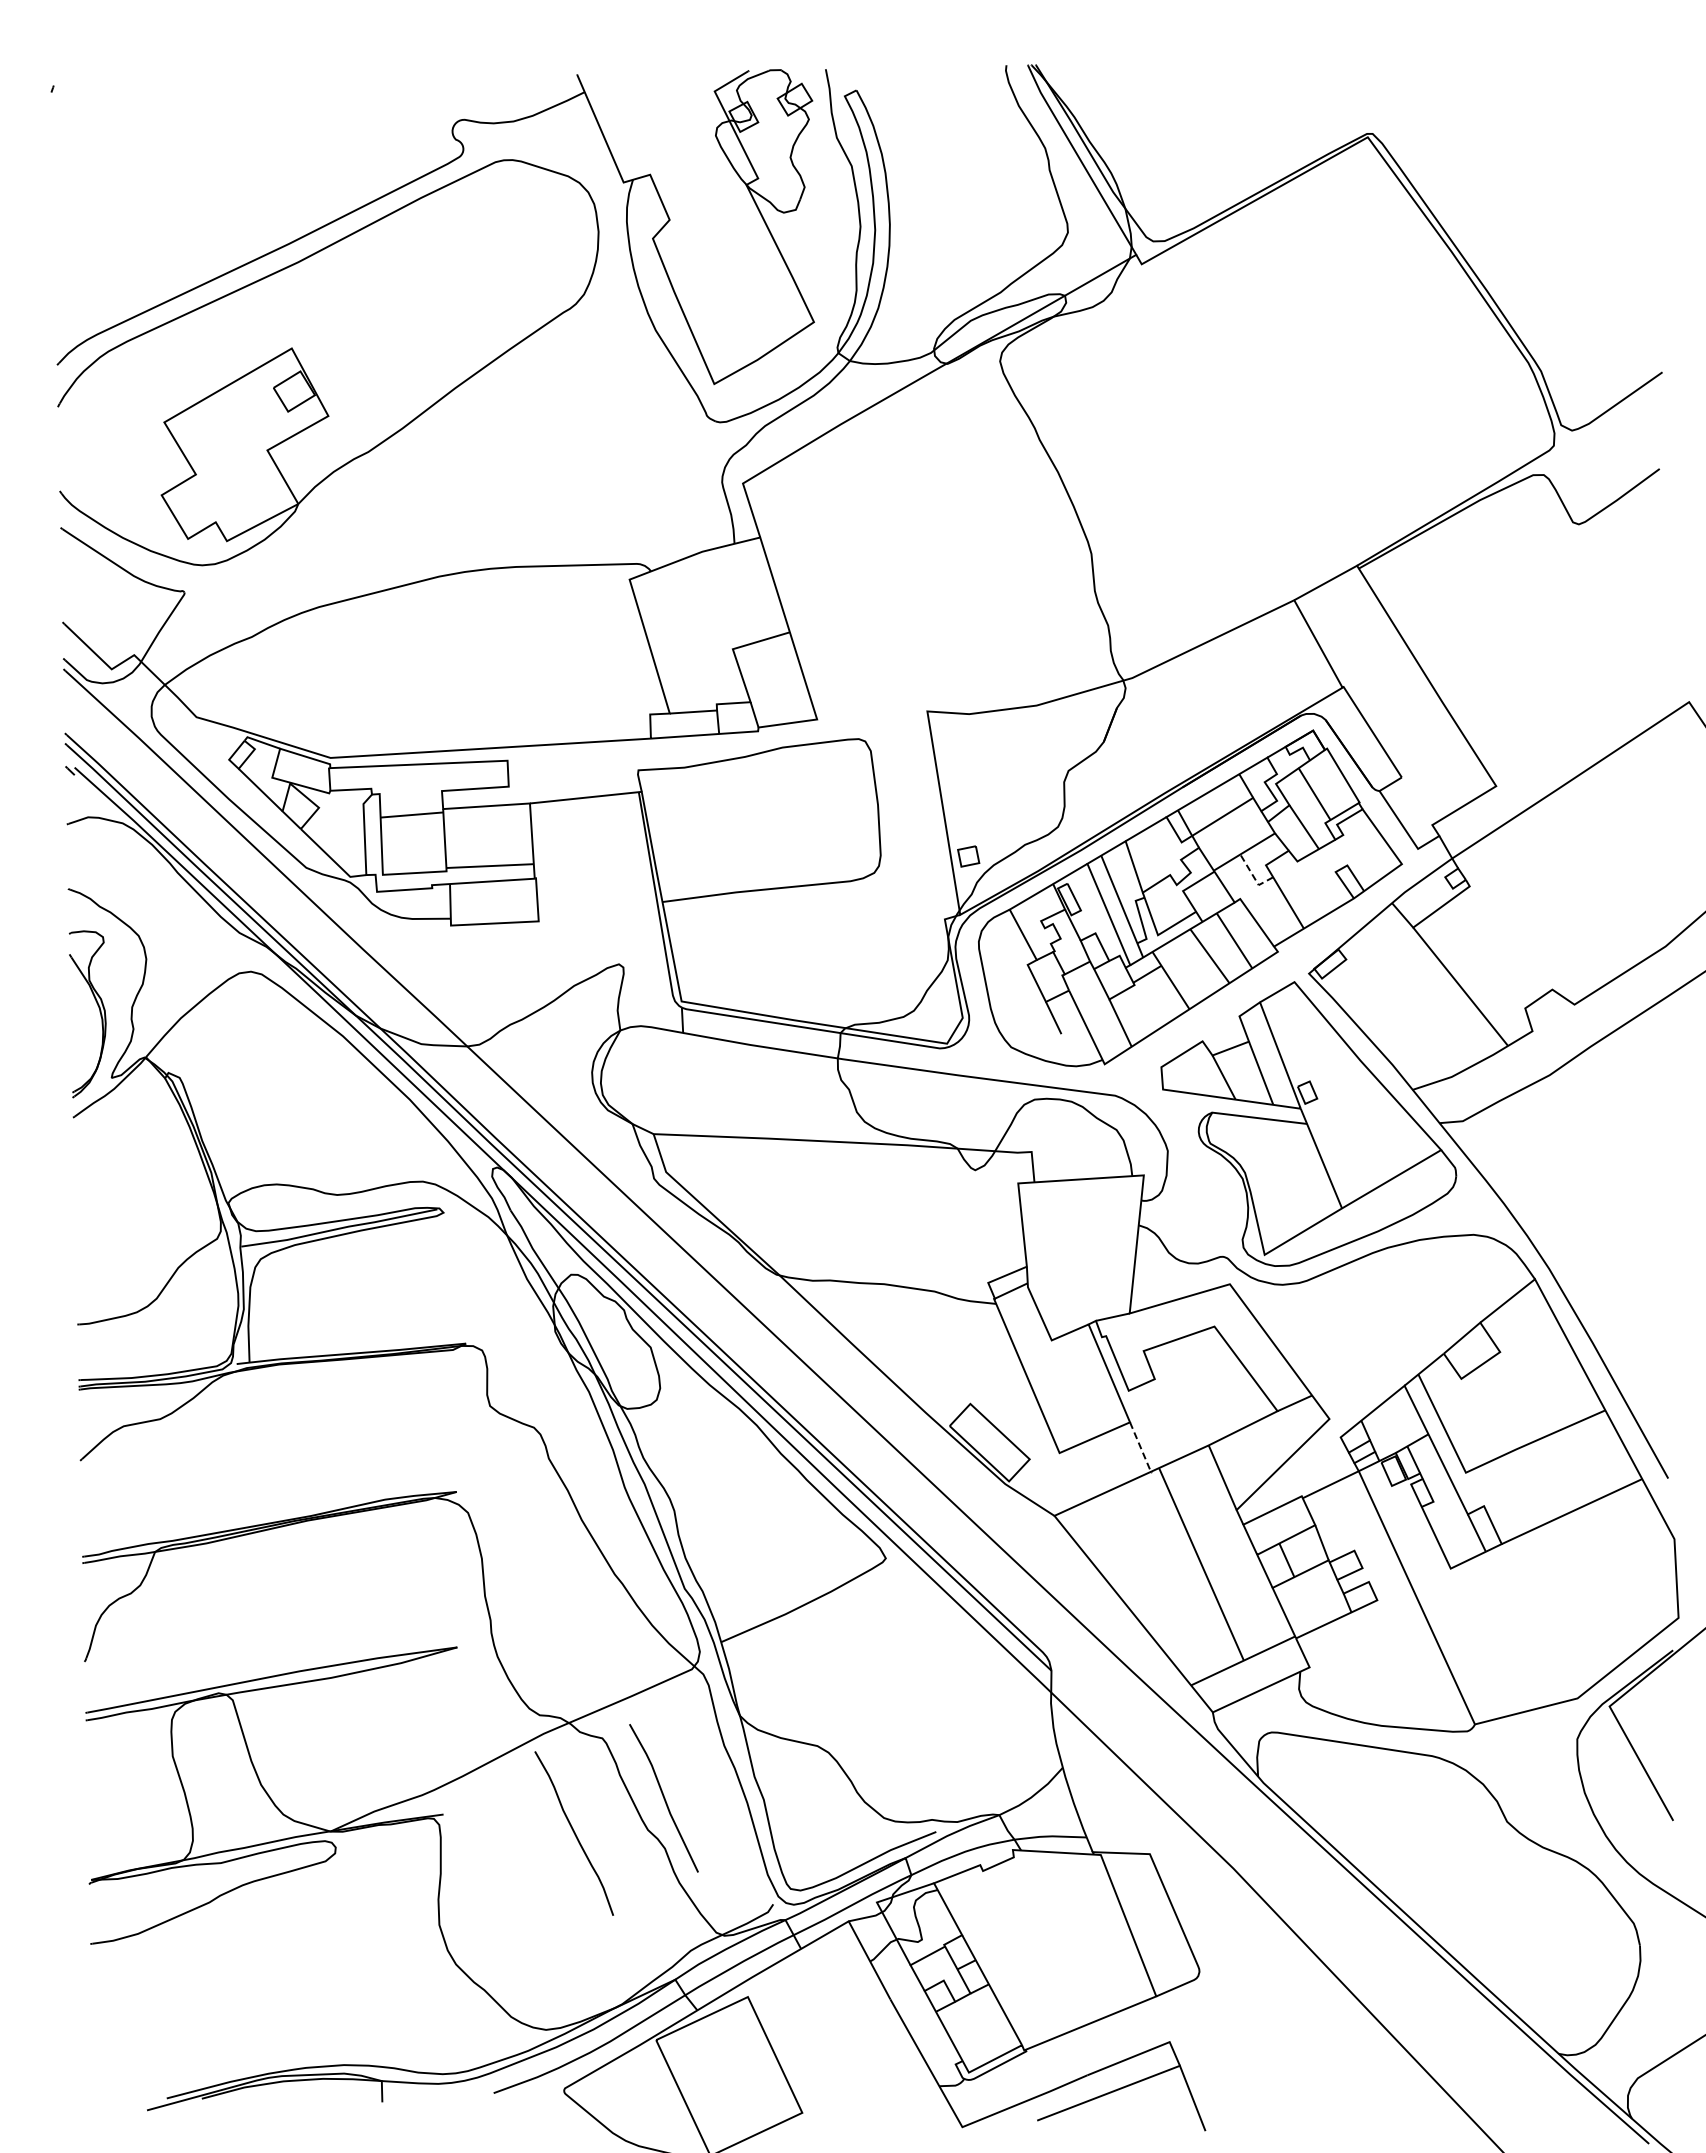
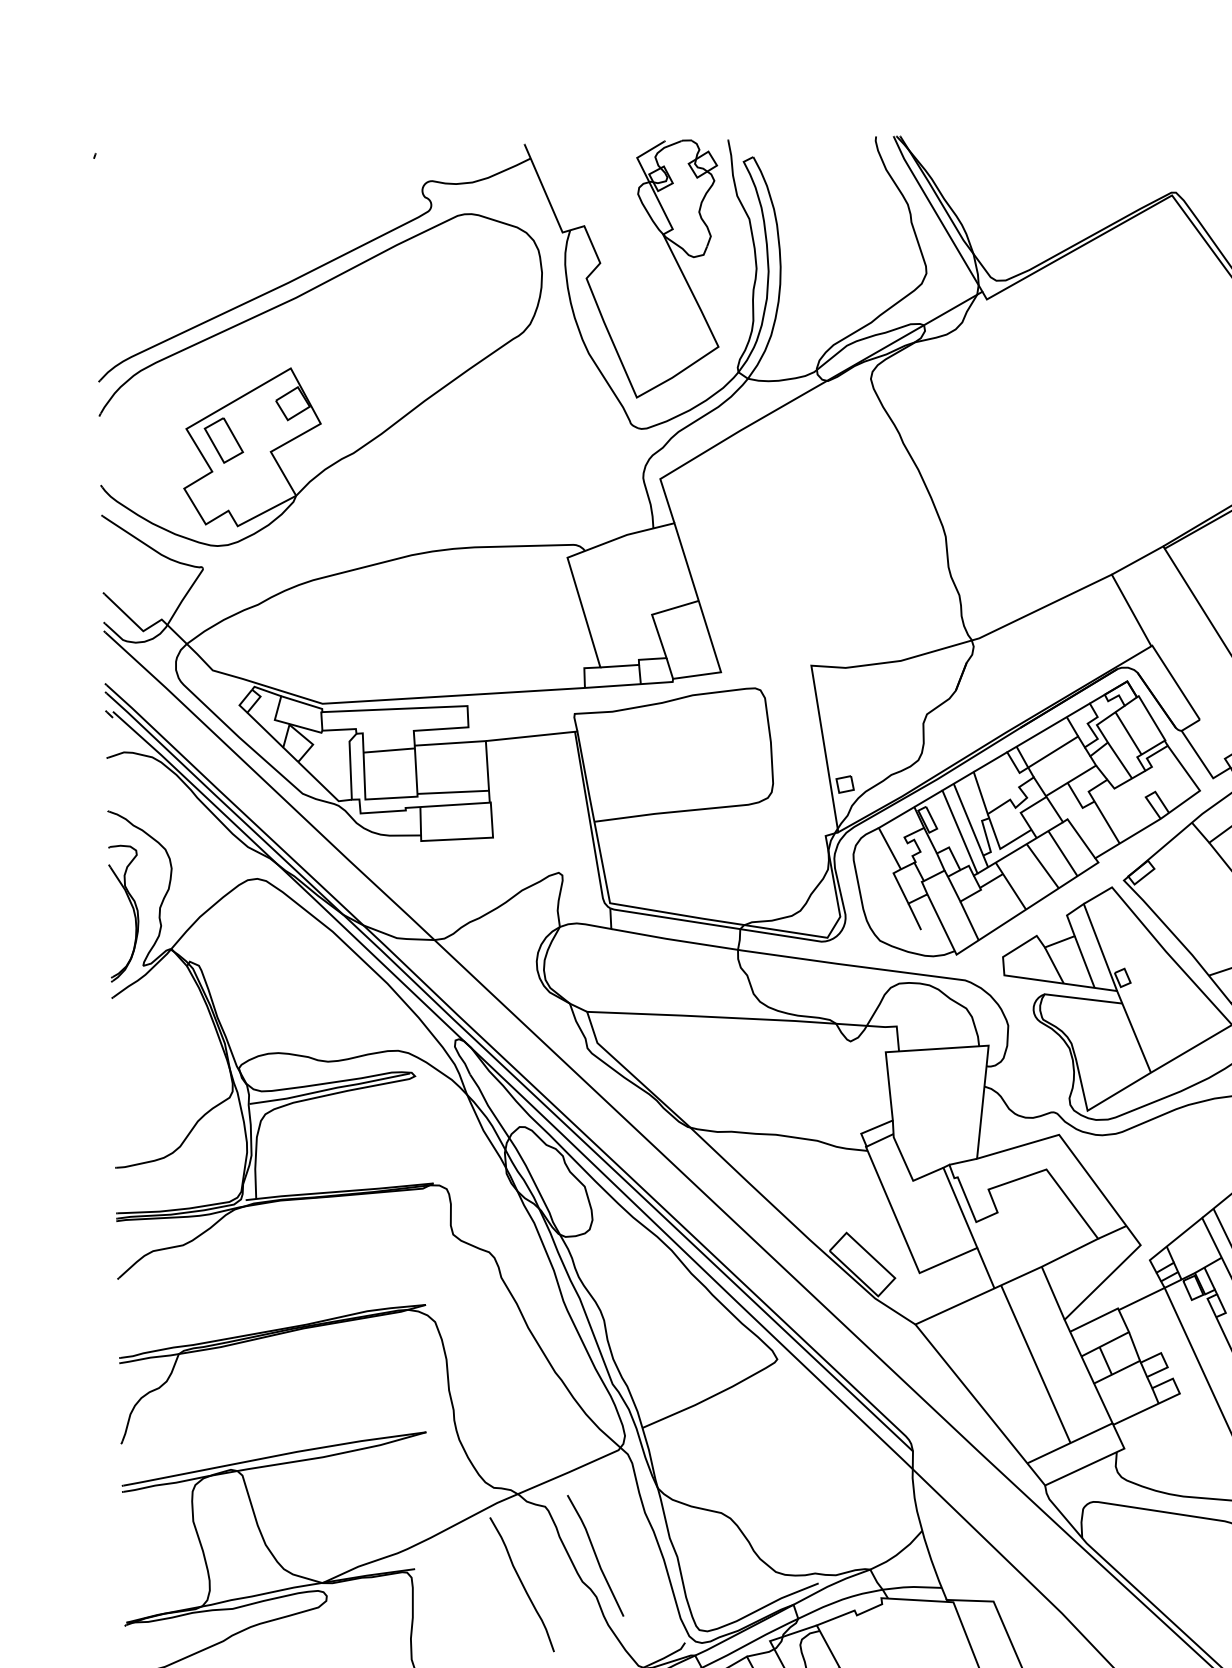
part: (209, 436) -> (223, 440), added
line: (1253, 876) -> (1078, 800), dashed -> solid
line: (1140, 1448) -> (985, 1269), dashed -> solid

